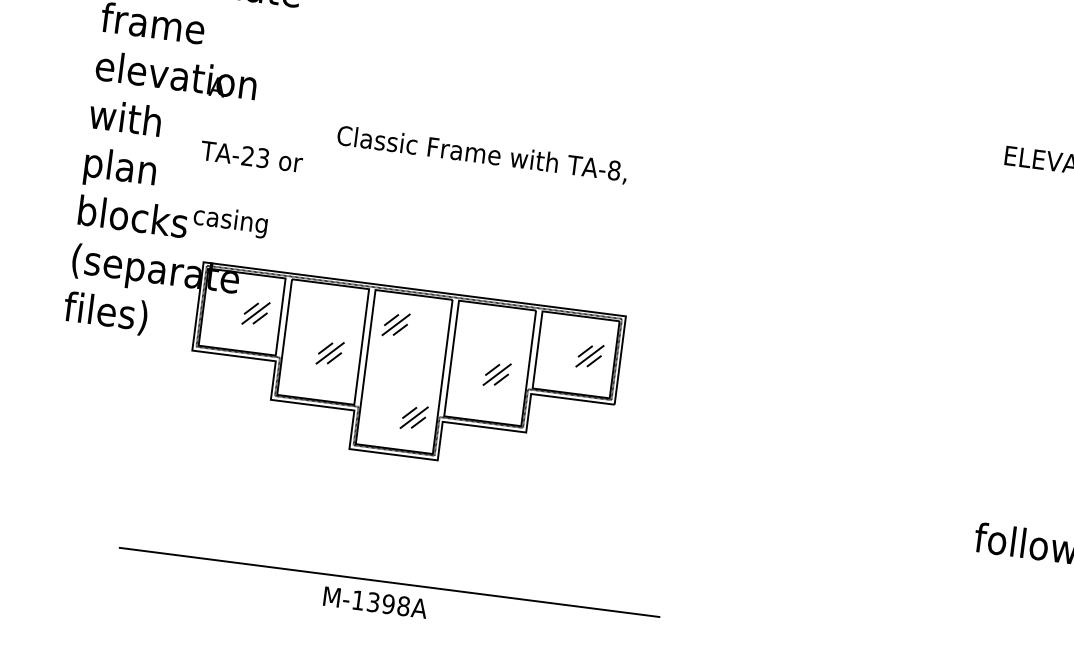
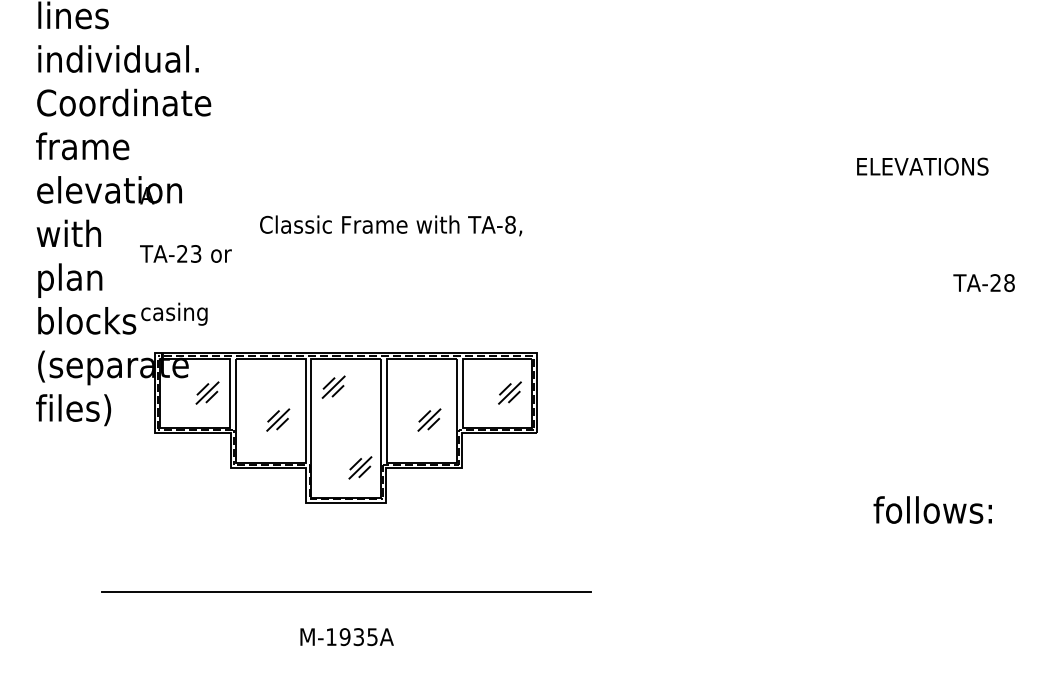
line: (389, 581) -> (346, 591), moved
text: (388, 603) -> (358, 636), M-1398A -> M-1935A

